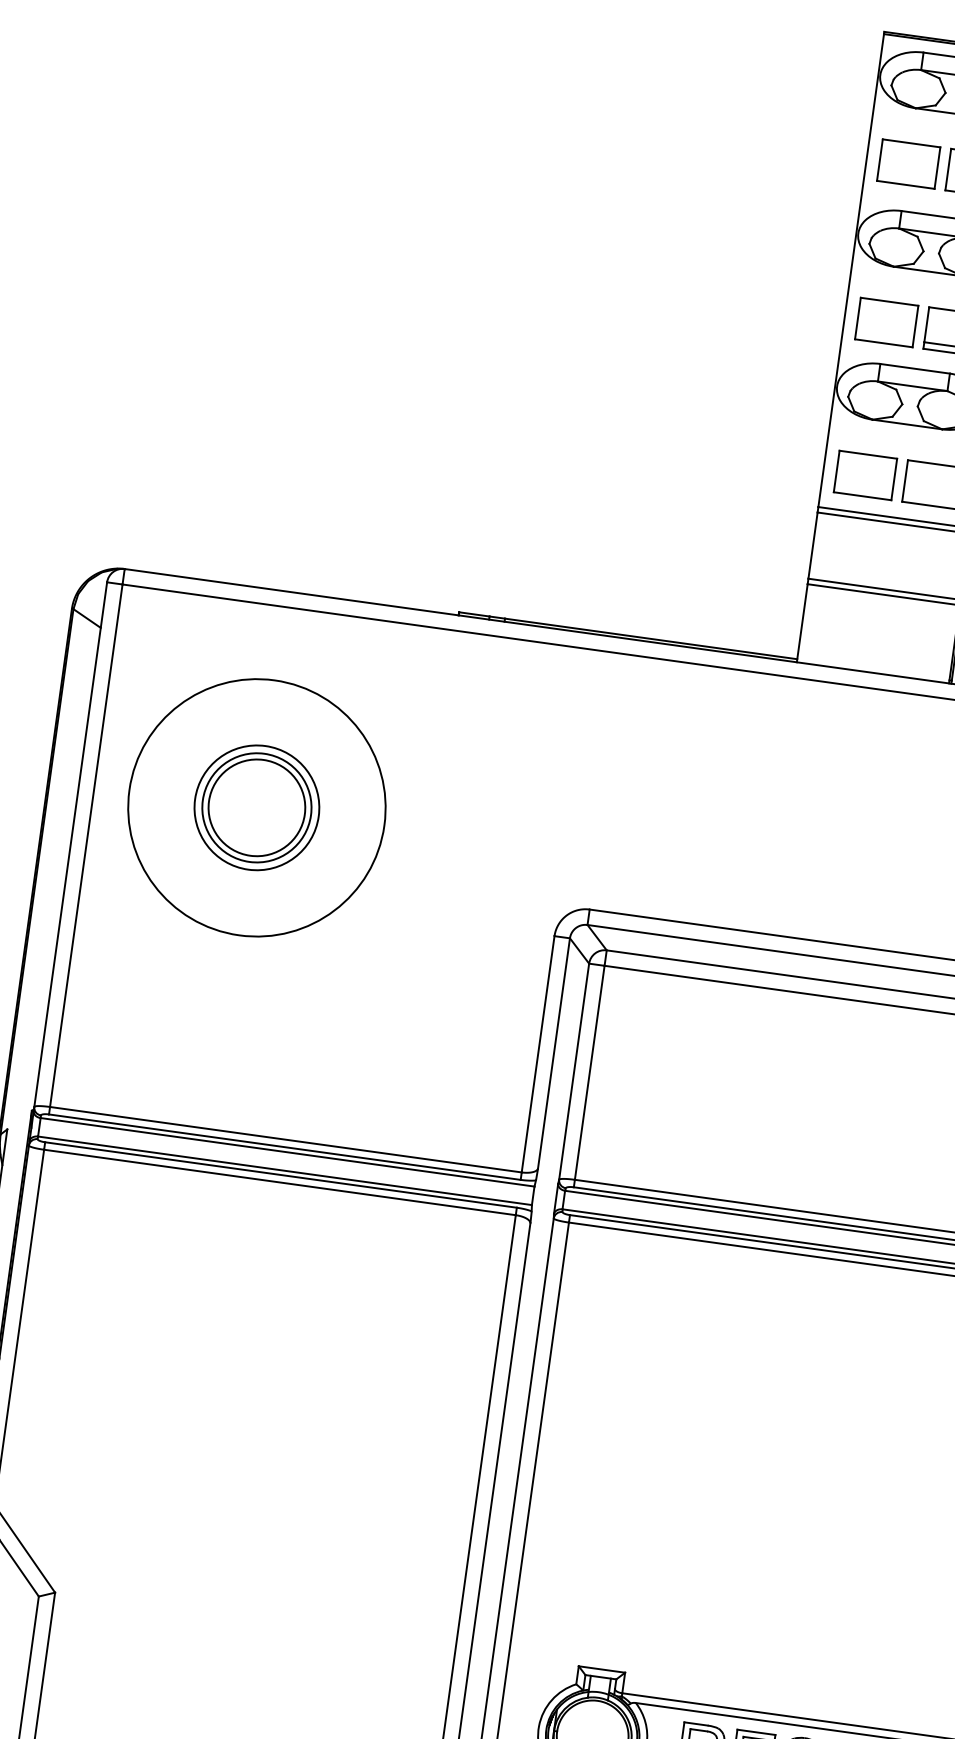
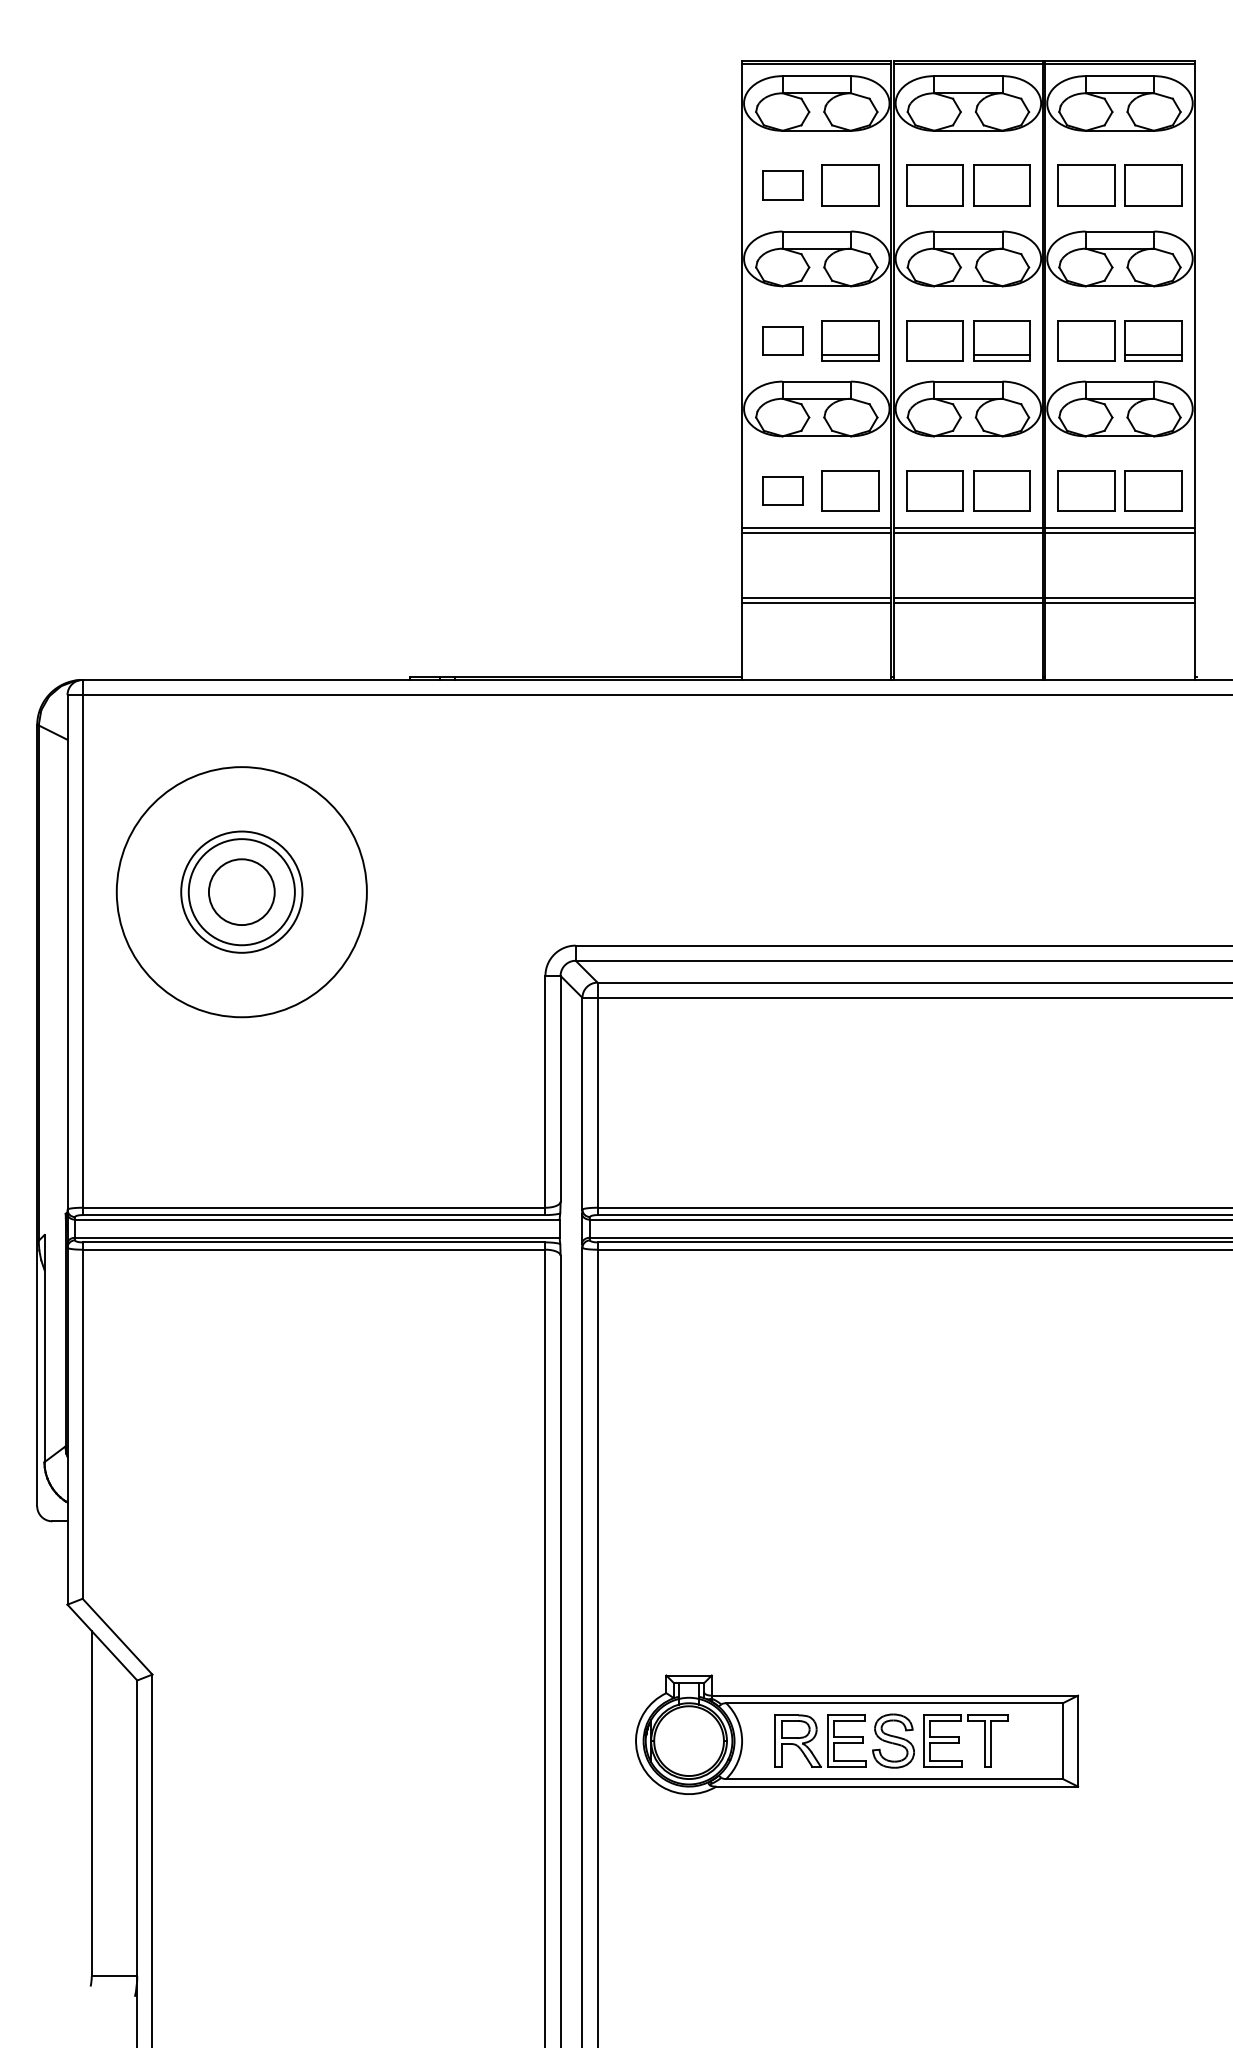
part: (907, 164) -> (782, 185), size x0.7
part: (886, 322) -> (782, 340), size x0.7
part: (864, 474) -> (782, 490), size x0.7
circle: (256, 808) -> (241, 892), size x0.7

